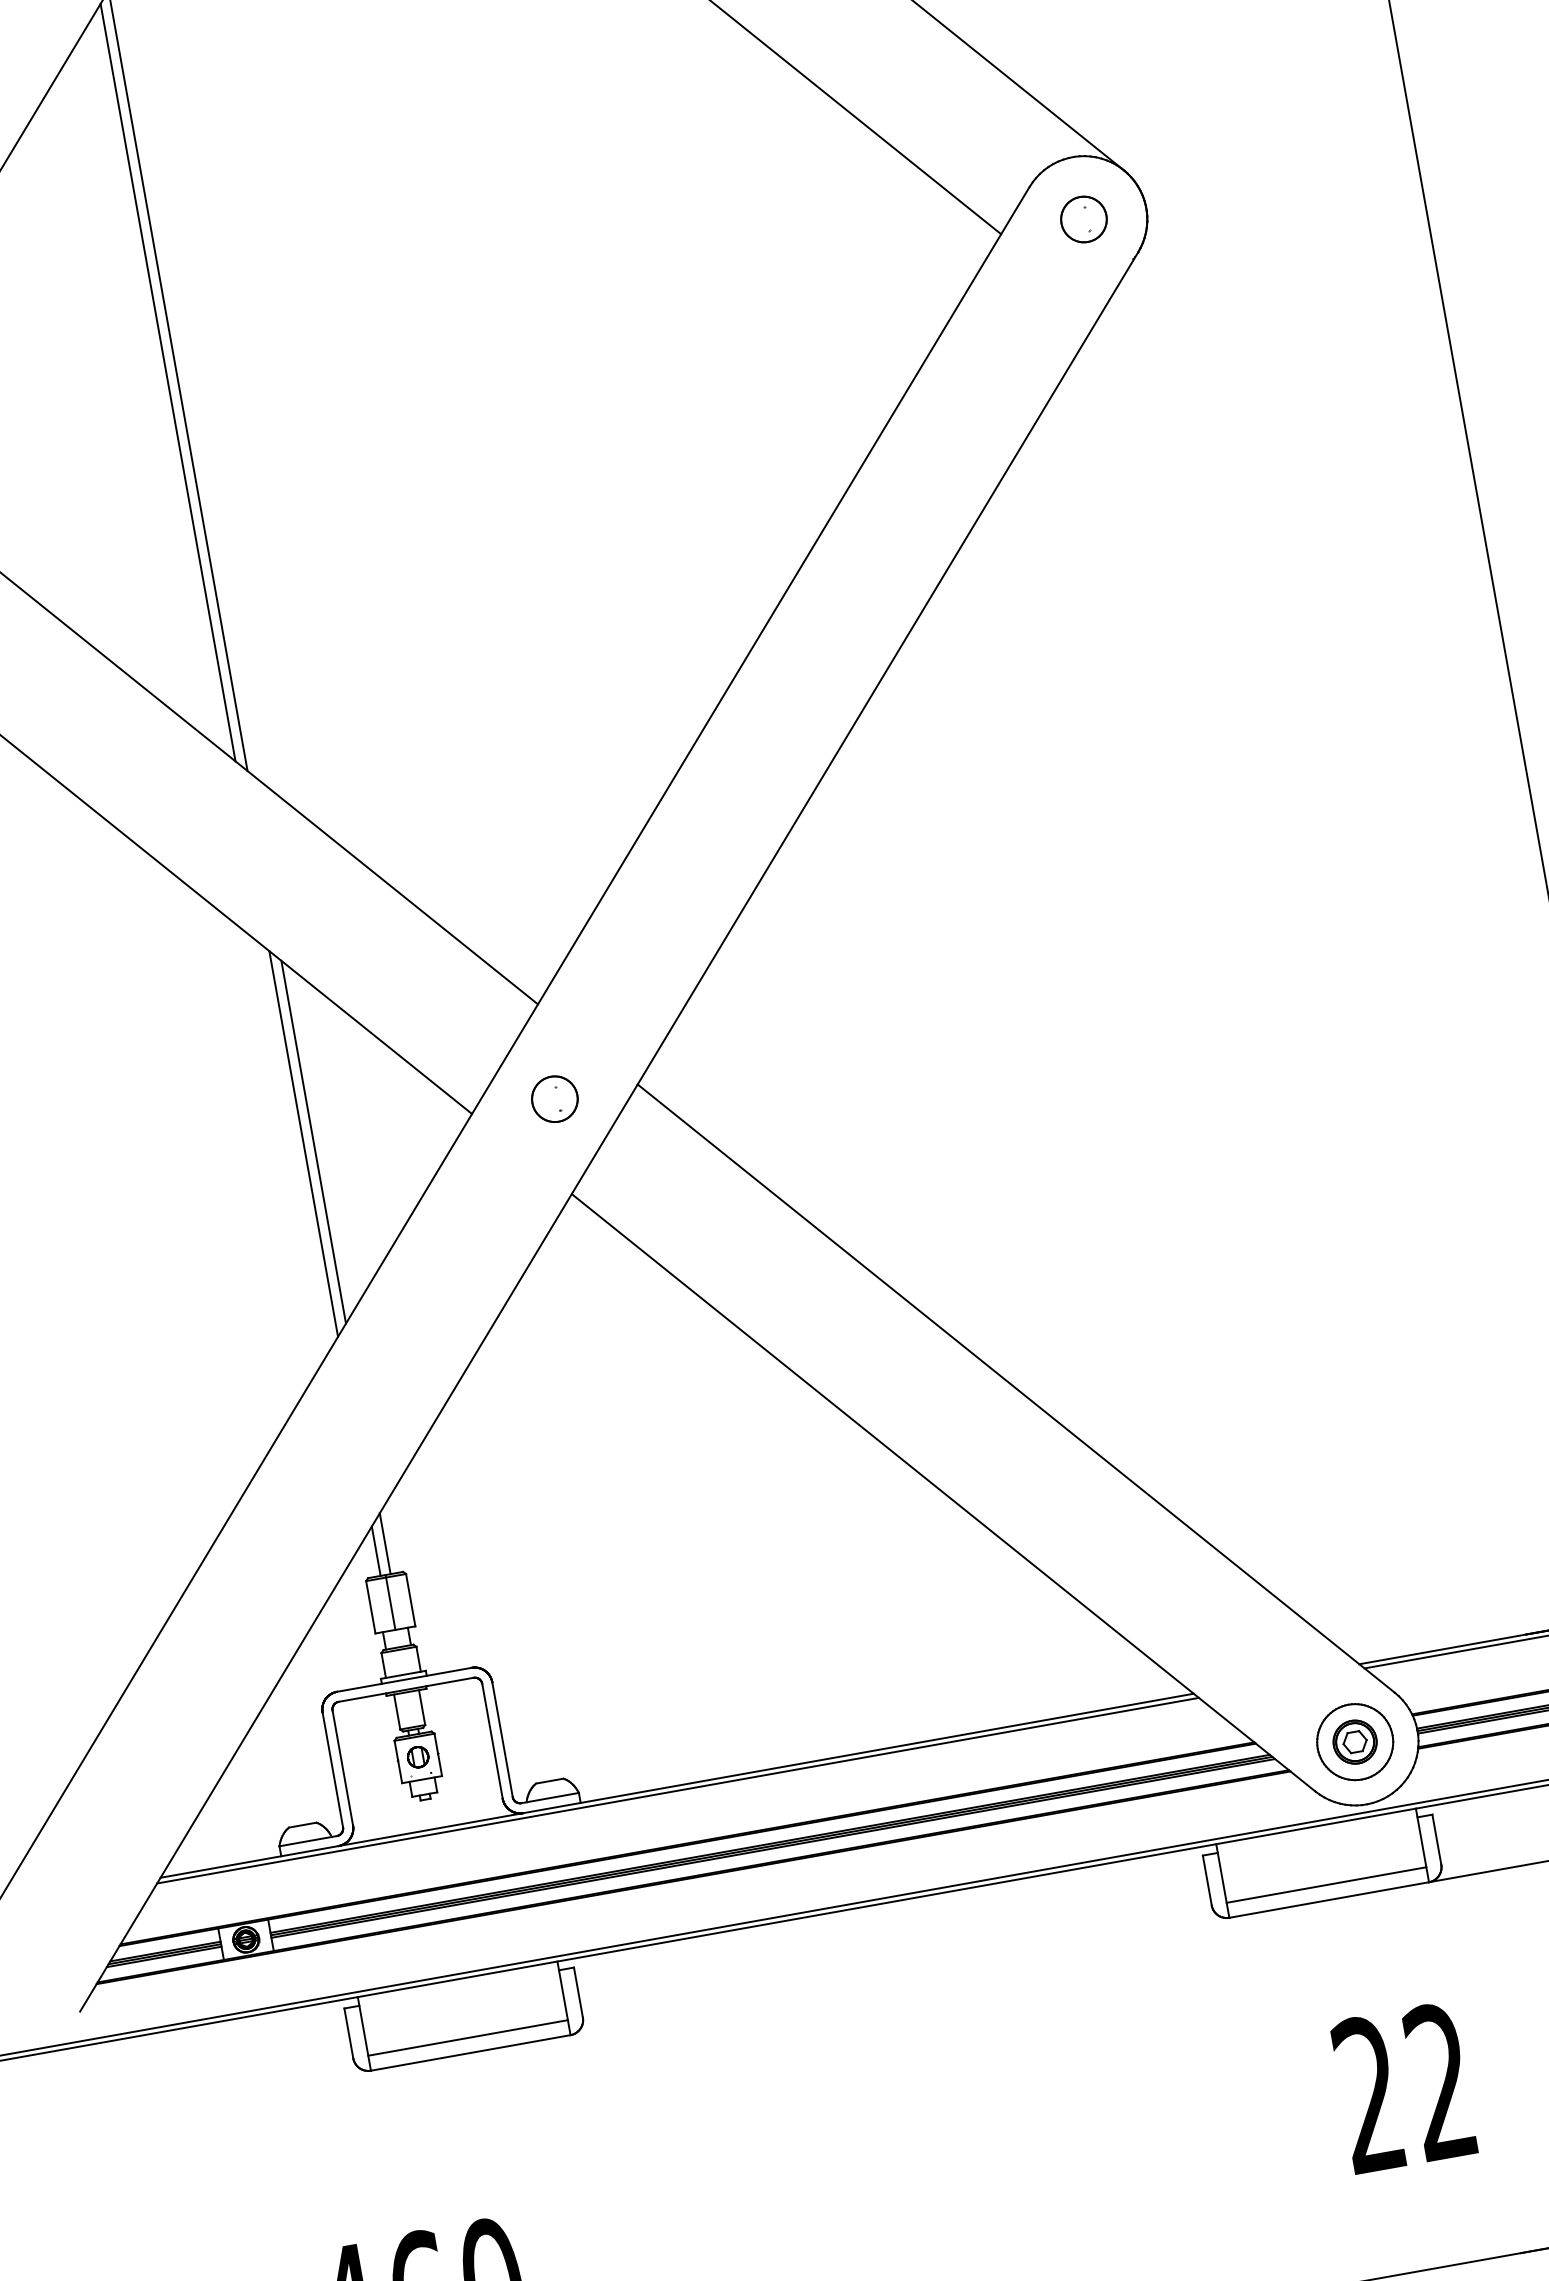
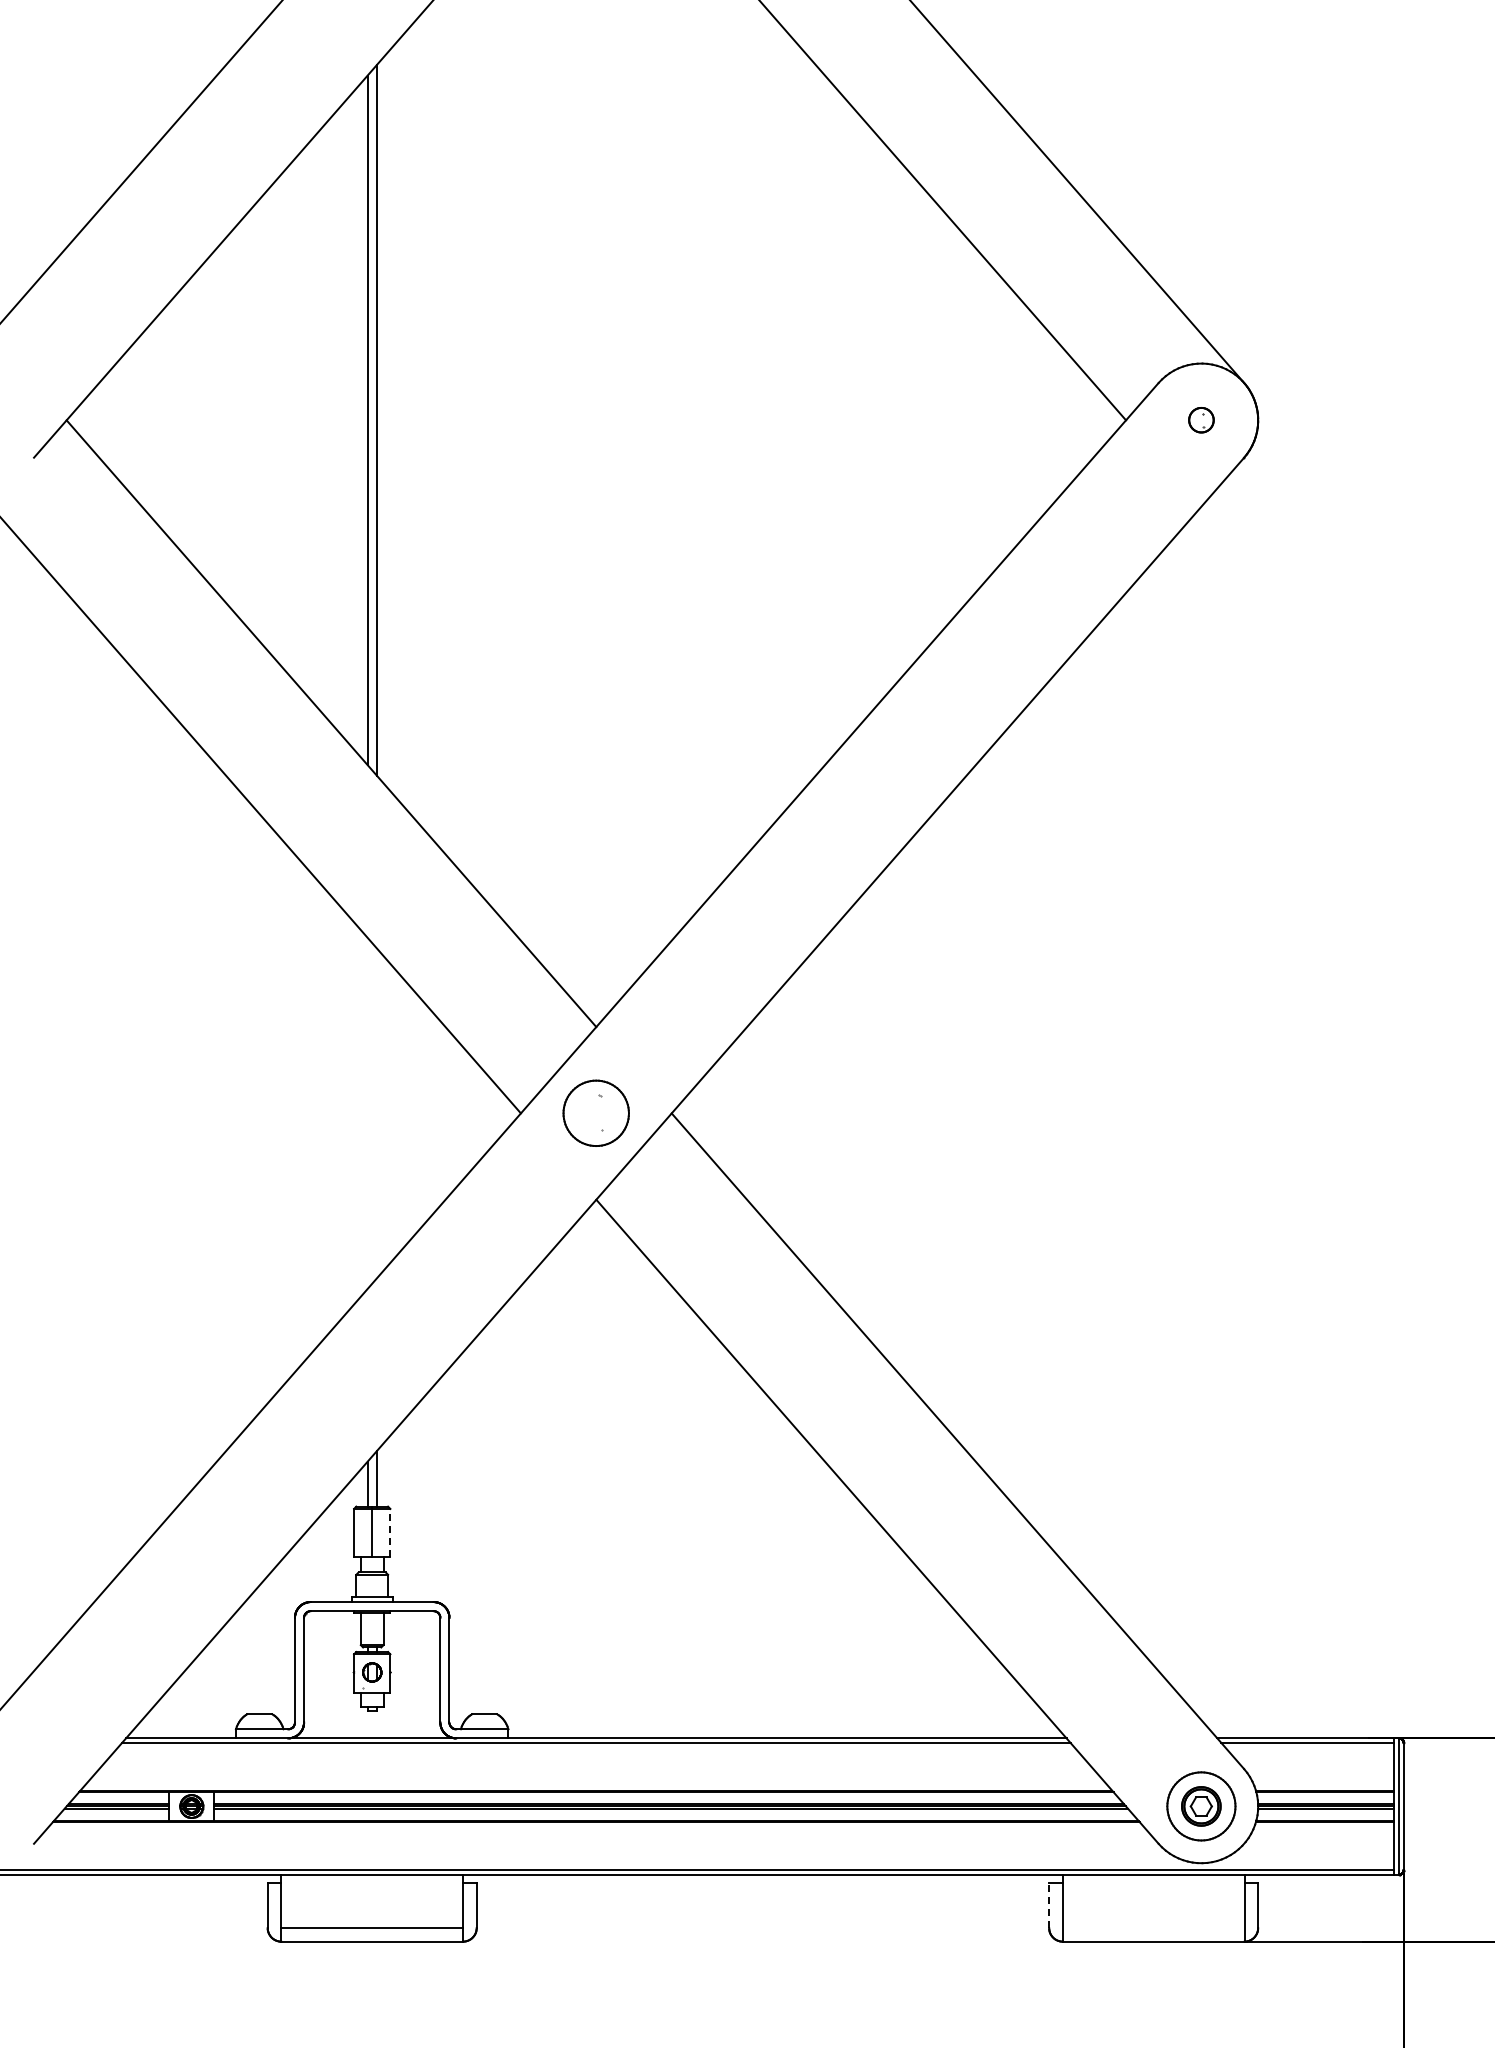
part: (1083, 218) -> (1201, 419), size x0.6
part: (555, 1099) -> (596, 1113), size x1.6
line: (313, 1142) -> (376, 1113), removed
line: (303, 1143) -> (367, 1112), removed
line: (410, 1599) -> (390, 1532), solid -> dashed
line: (1207, 1880) -> (1049, 1905), solid -> dashed
line: (1326, 1885) -> (1153, 1928), removed

